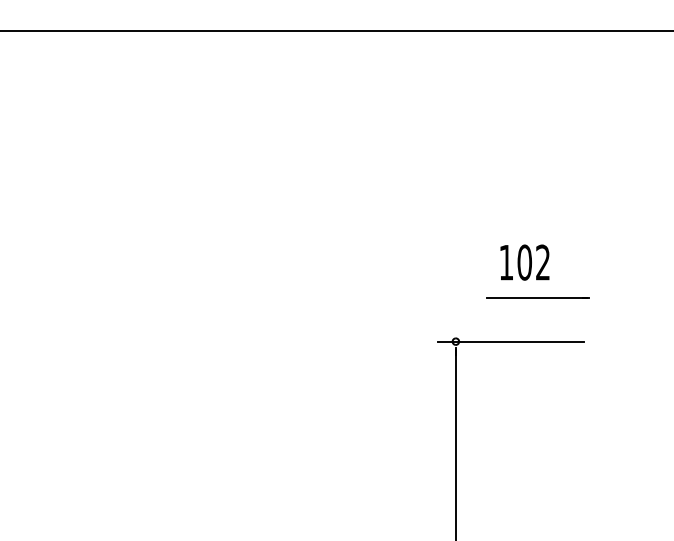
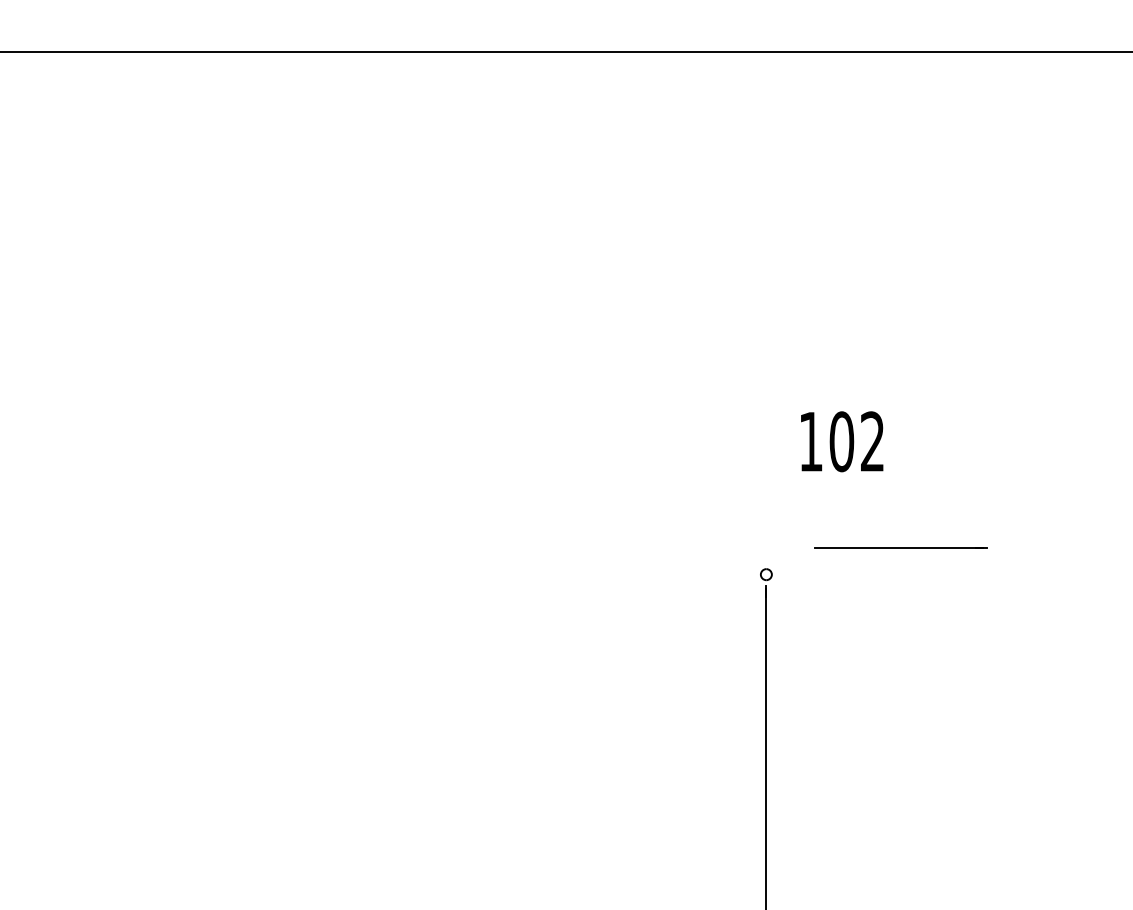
text: (524, 262) -> (841, 441), moved
line: (537, 297) -> (900, 547), moved
line: (510, 341) -> (858, 574), removed

